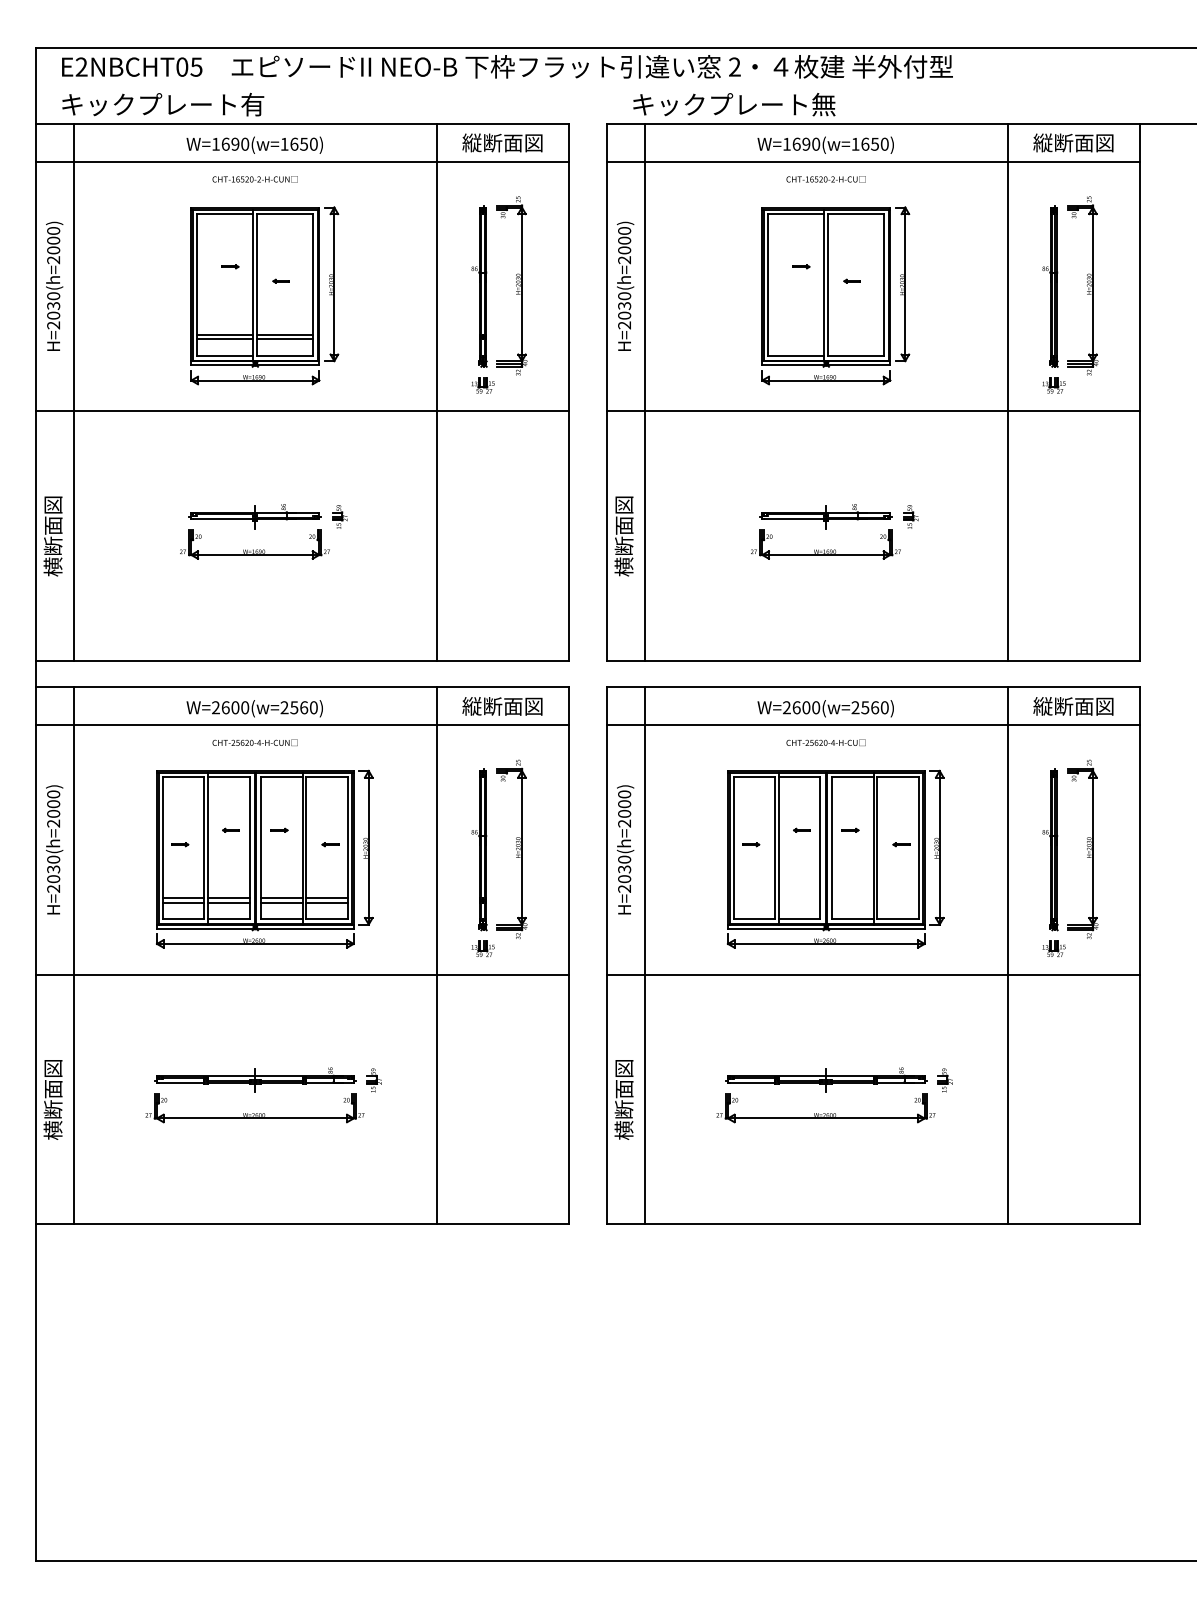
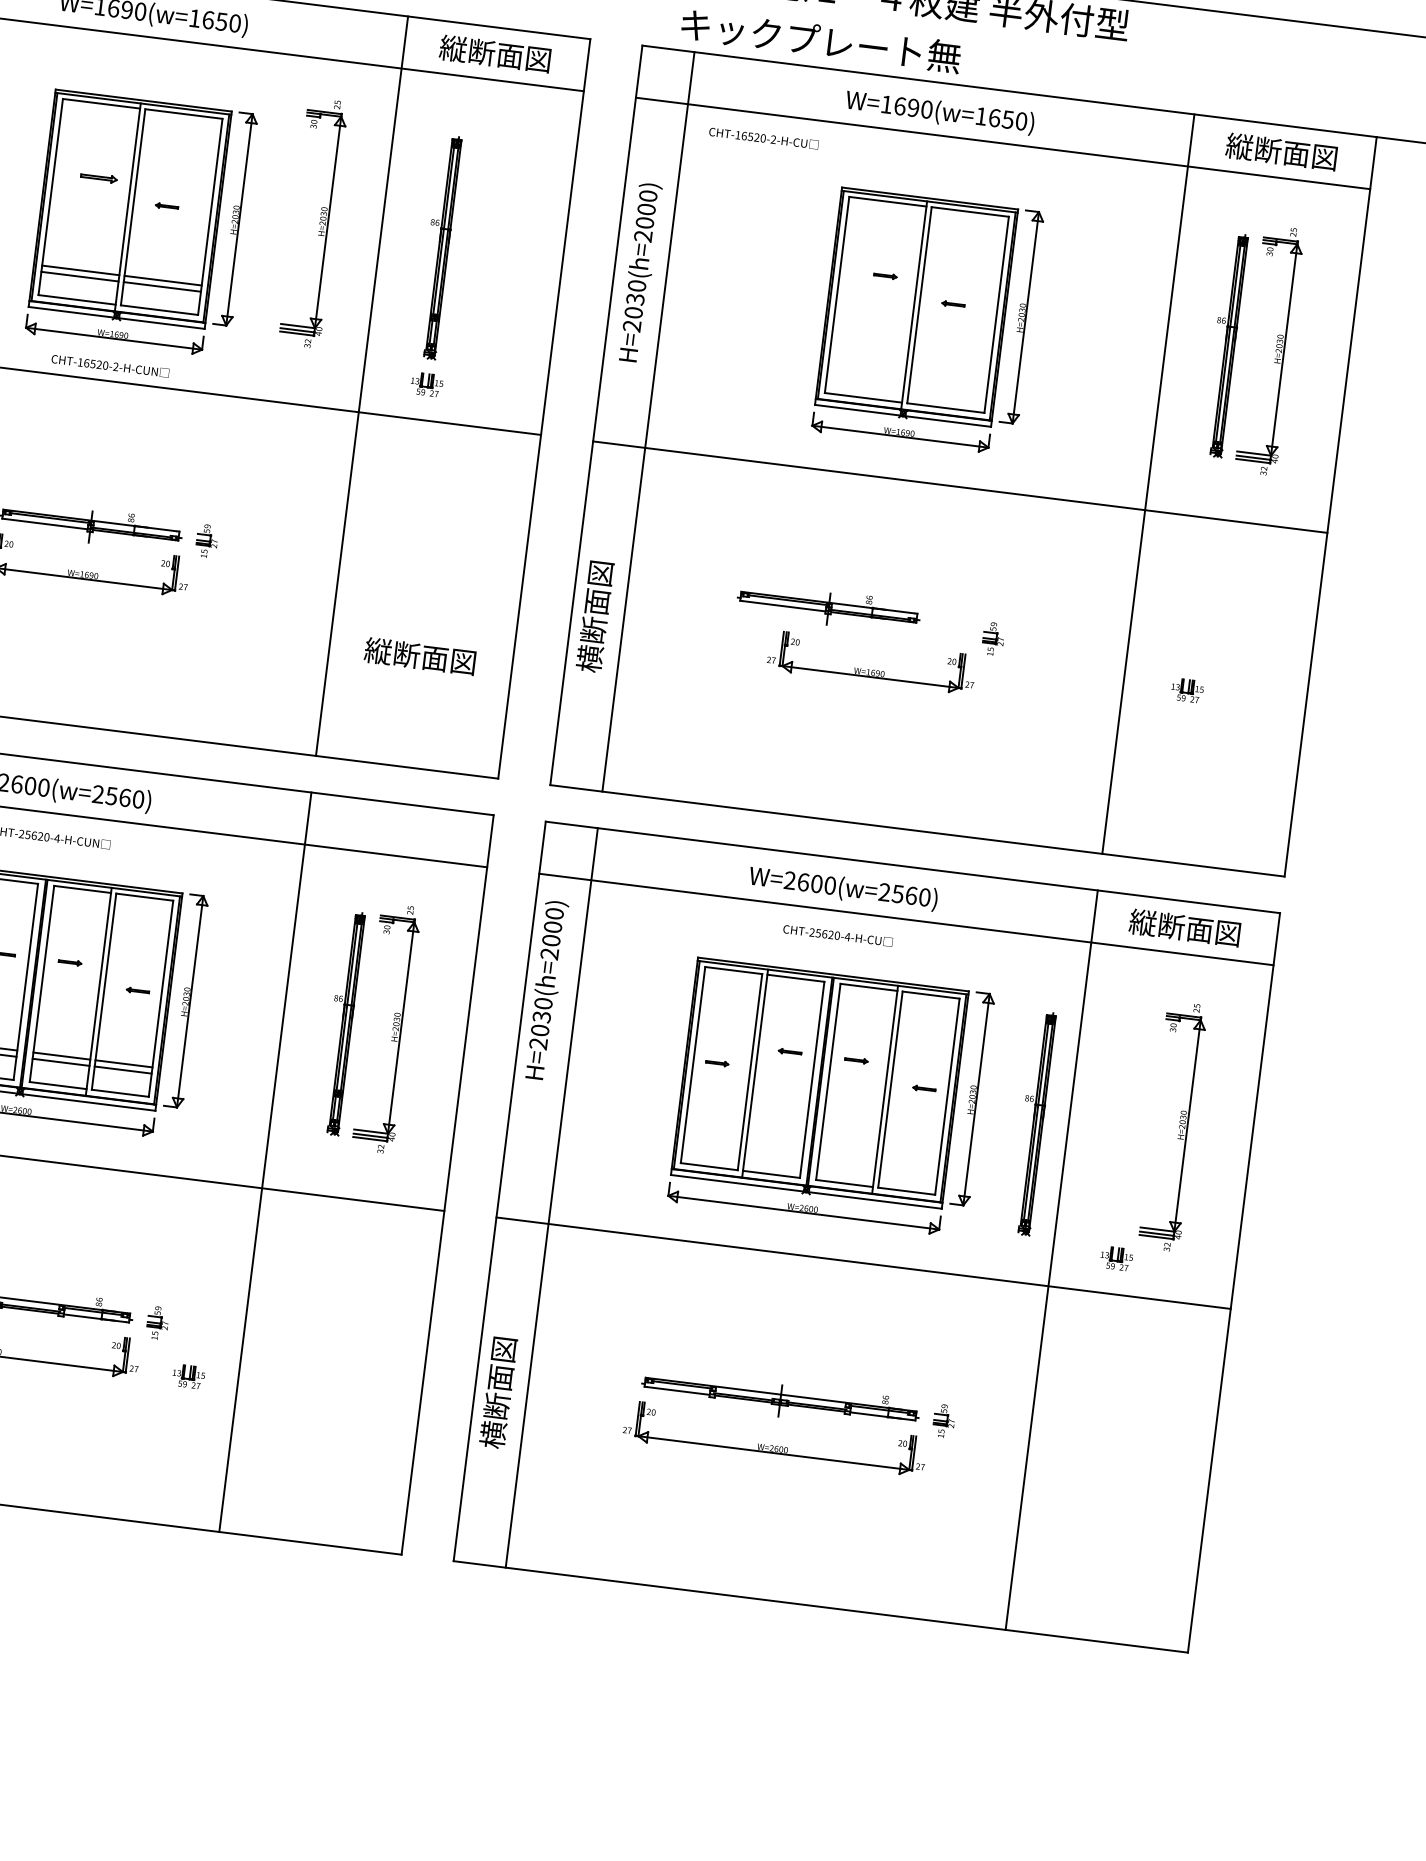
text: (254, 179) -> (109, 366), moved
text: (825, 179) -> (763, 138), moved
part: (230, 266) -> (99, 177), size x1.6
part: (511, 285) -> (313, 222), moved
part: (1053, 385) -> (1186, 690), moved
part: (825, 516) -> (827, 608), moved
text: (502, 706) -> (420, 656), moved
text: (625, 849) -> (546, 989), moved
part: (1050, 849) -> (1033, 1123), moved
part: (482, 948) -> (187, 1375), moved

